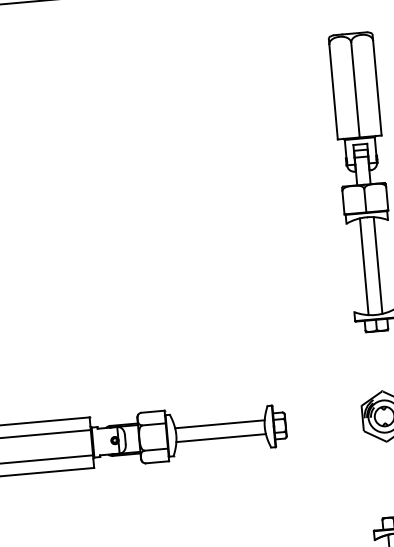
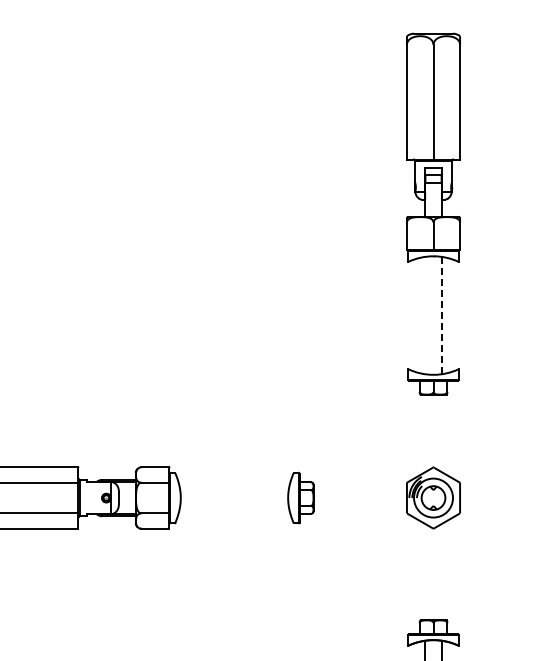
line: (377, 265) -> (441, 315), solid -> dashed
line: (364, 266) -> (425, 315), removed
line: (219, 424) -> (234, 489), removed
line: (221, 438) -> (234, 506), removed

